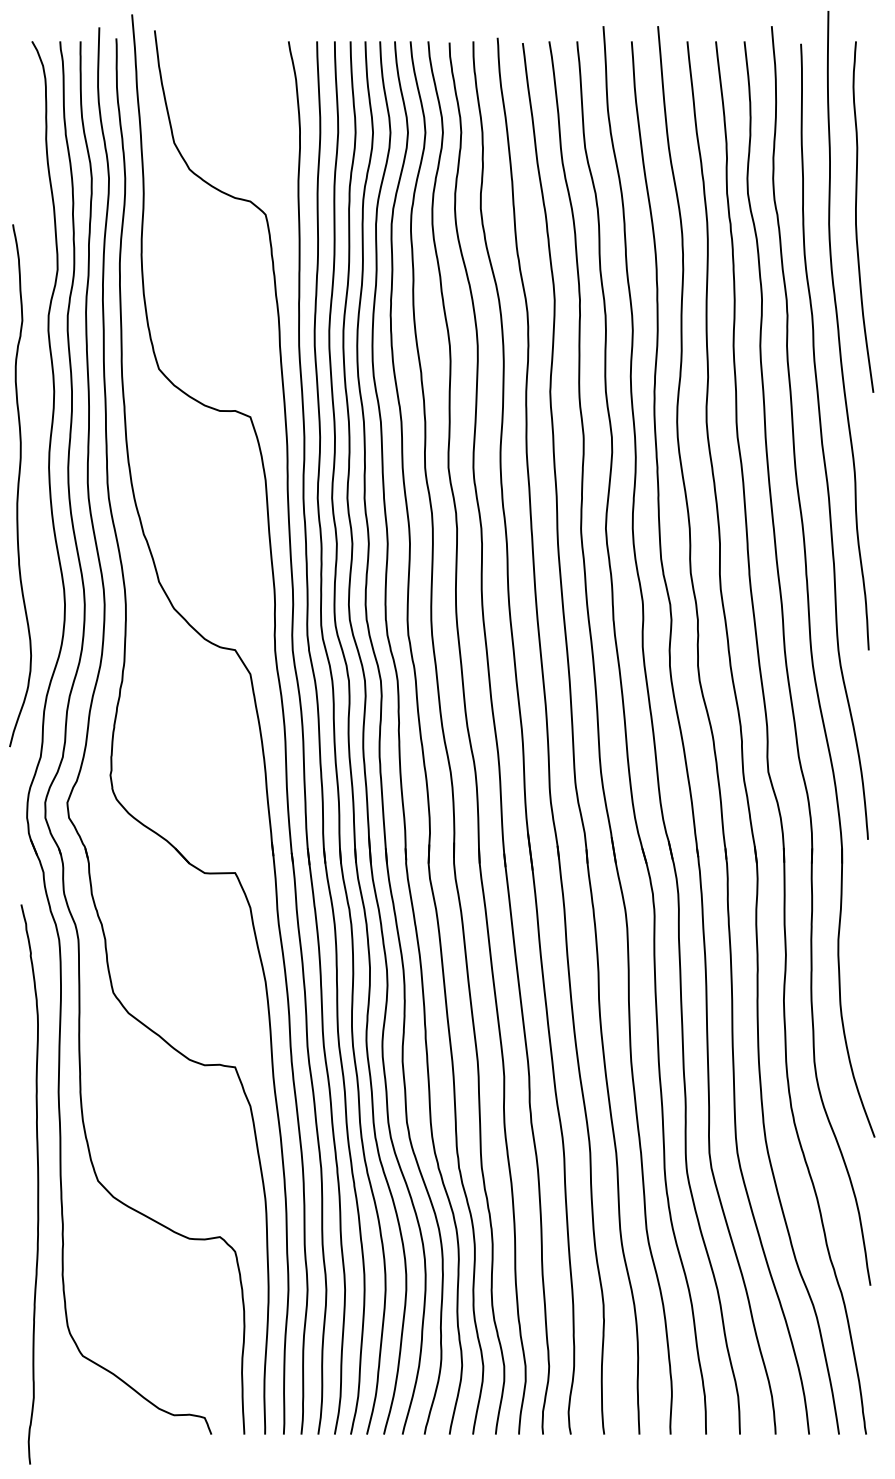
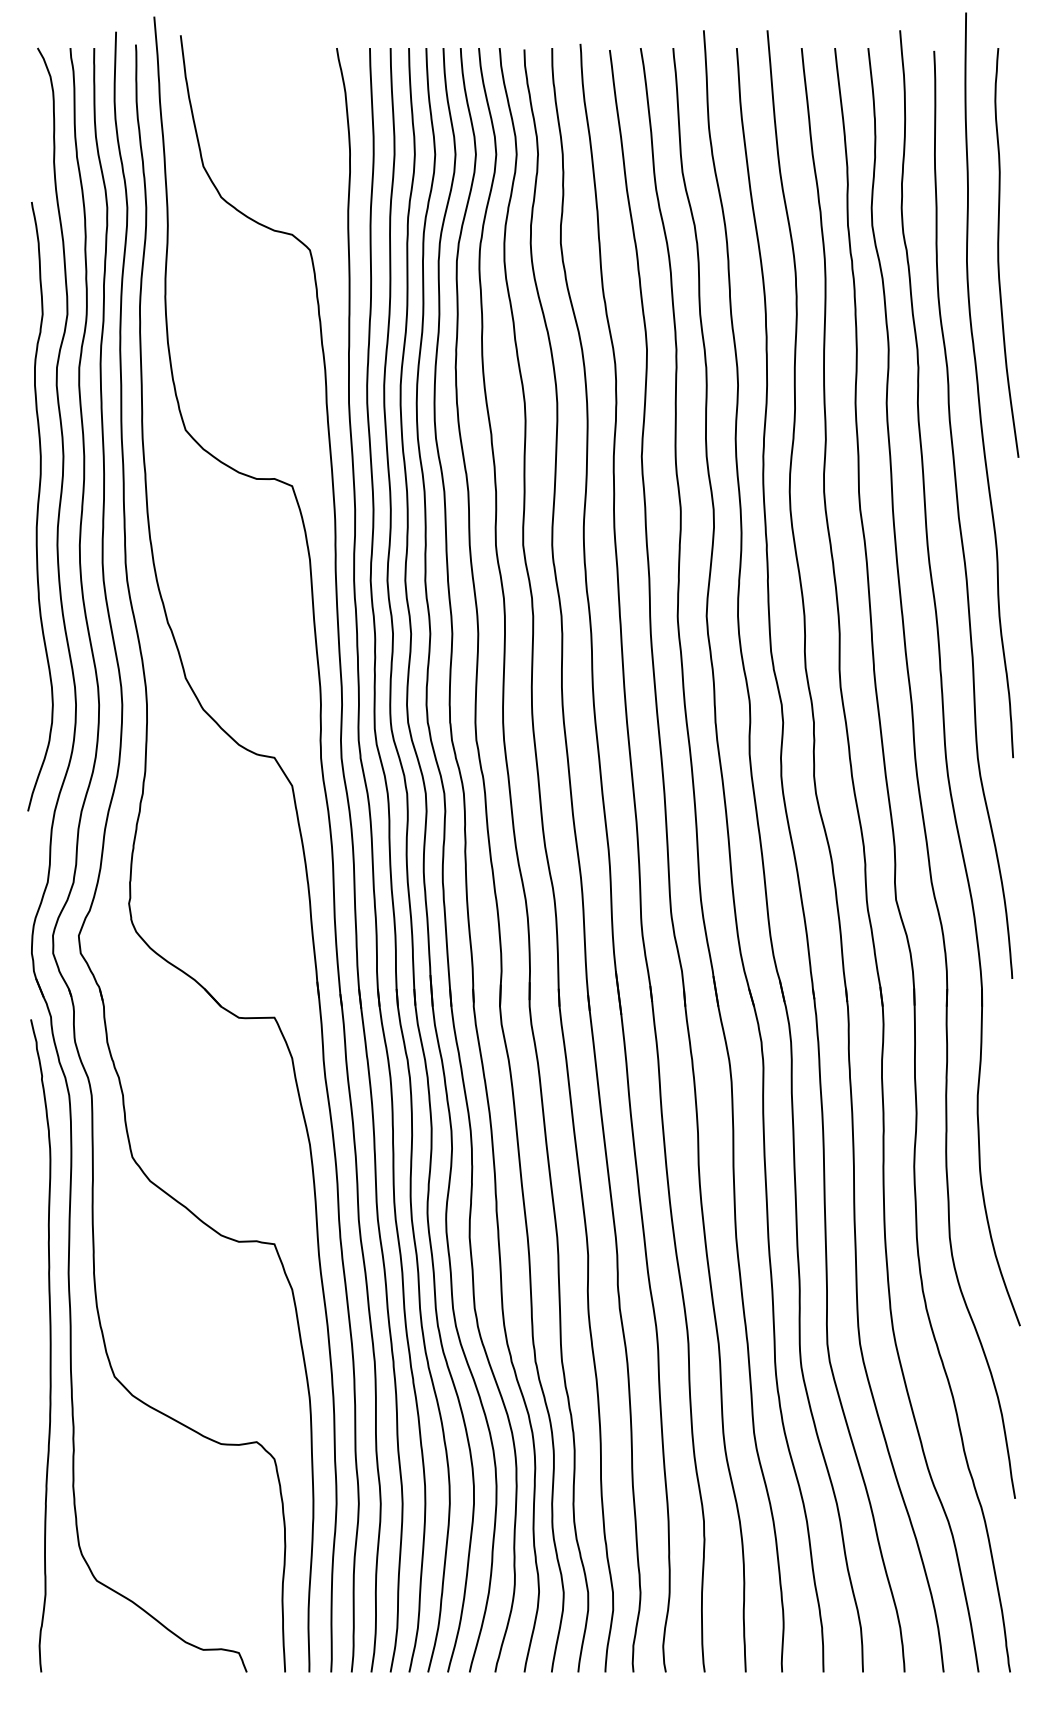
curve: (19, 485) -> (39, 506), moved
curve: (37, 1184) -> (49, 1345), moved

